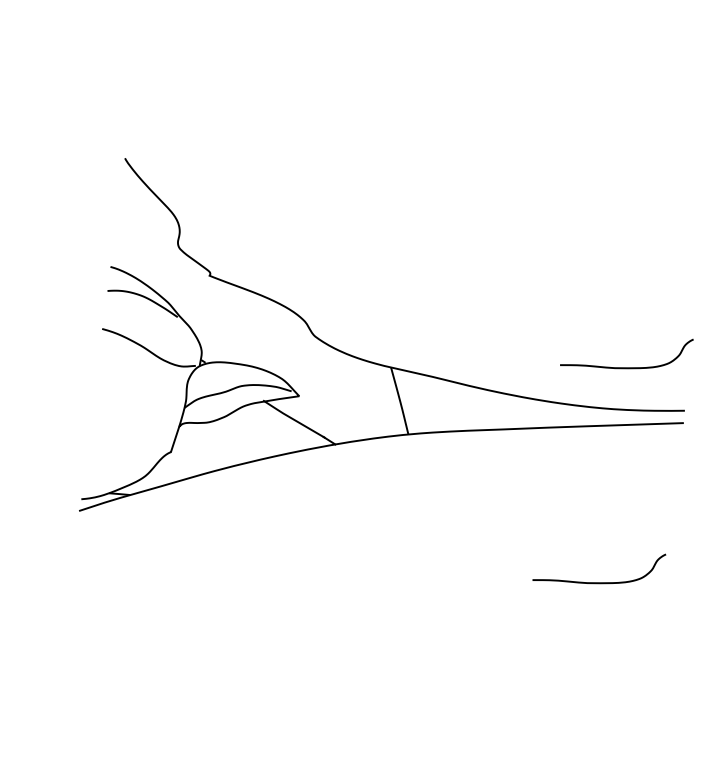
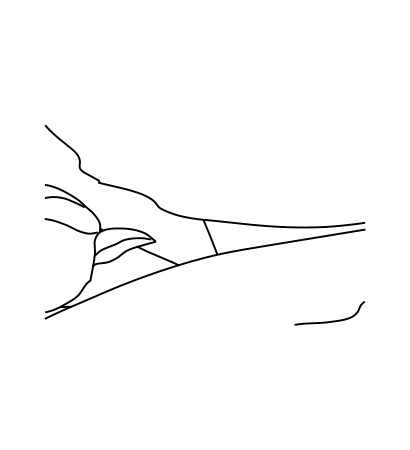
curve: (628, 365) -> (331, 202), removed

